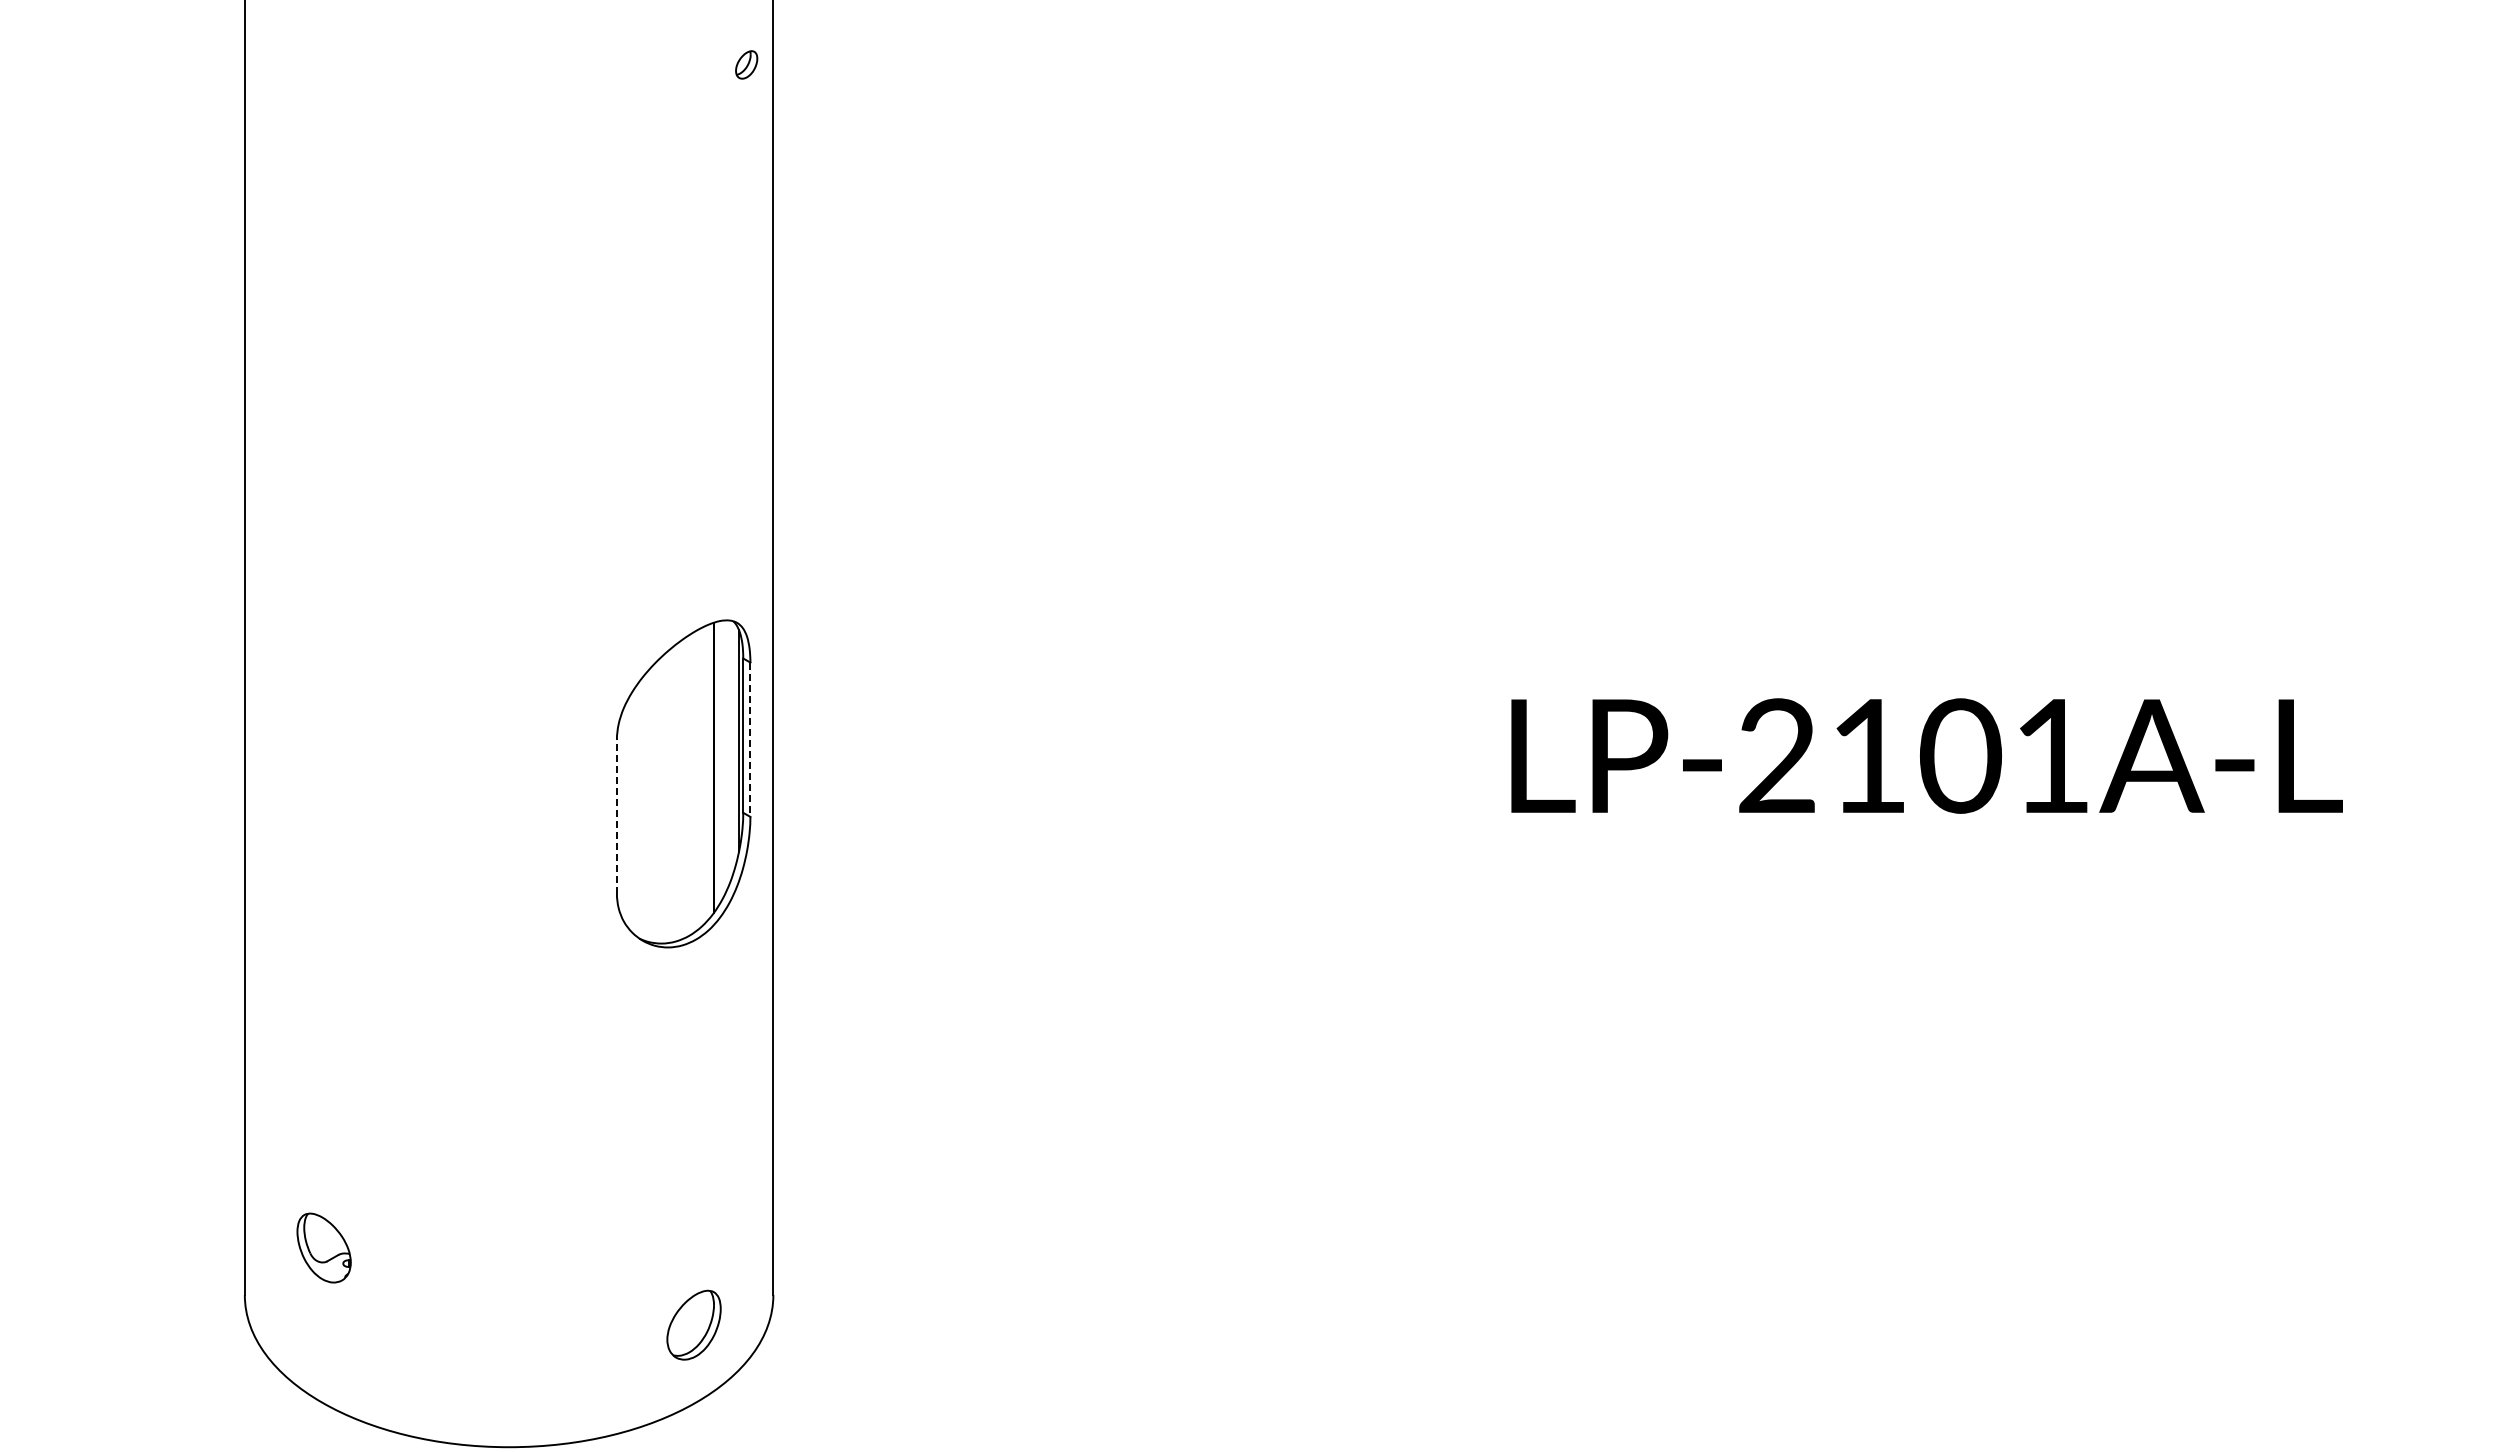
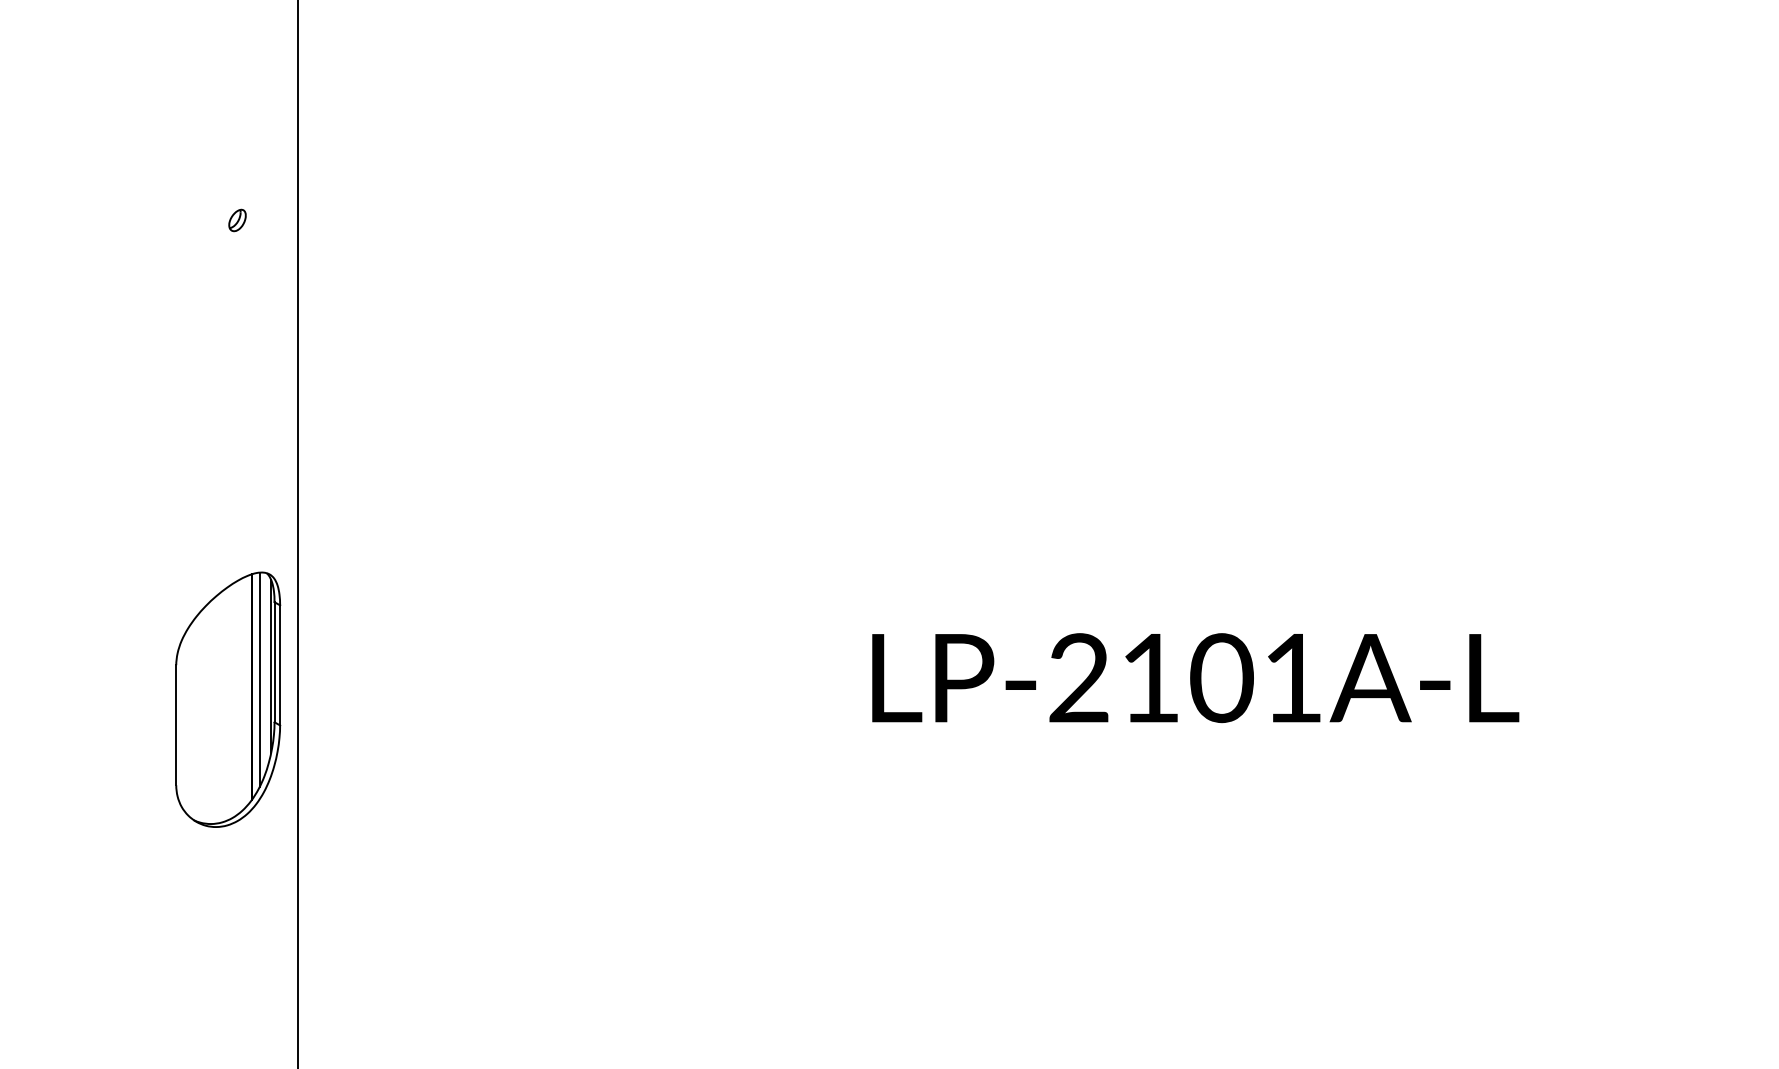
part: (746, 64) -> (237, 220), moved
line: (750, 740) -> (280, 666), dashed -> solid
line: (724, 758) -> (259, 680), added
line: (616, 816) -> (175, 725), dashed -> solid

